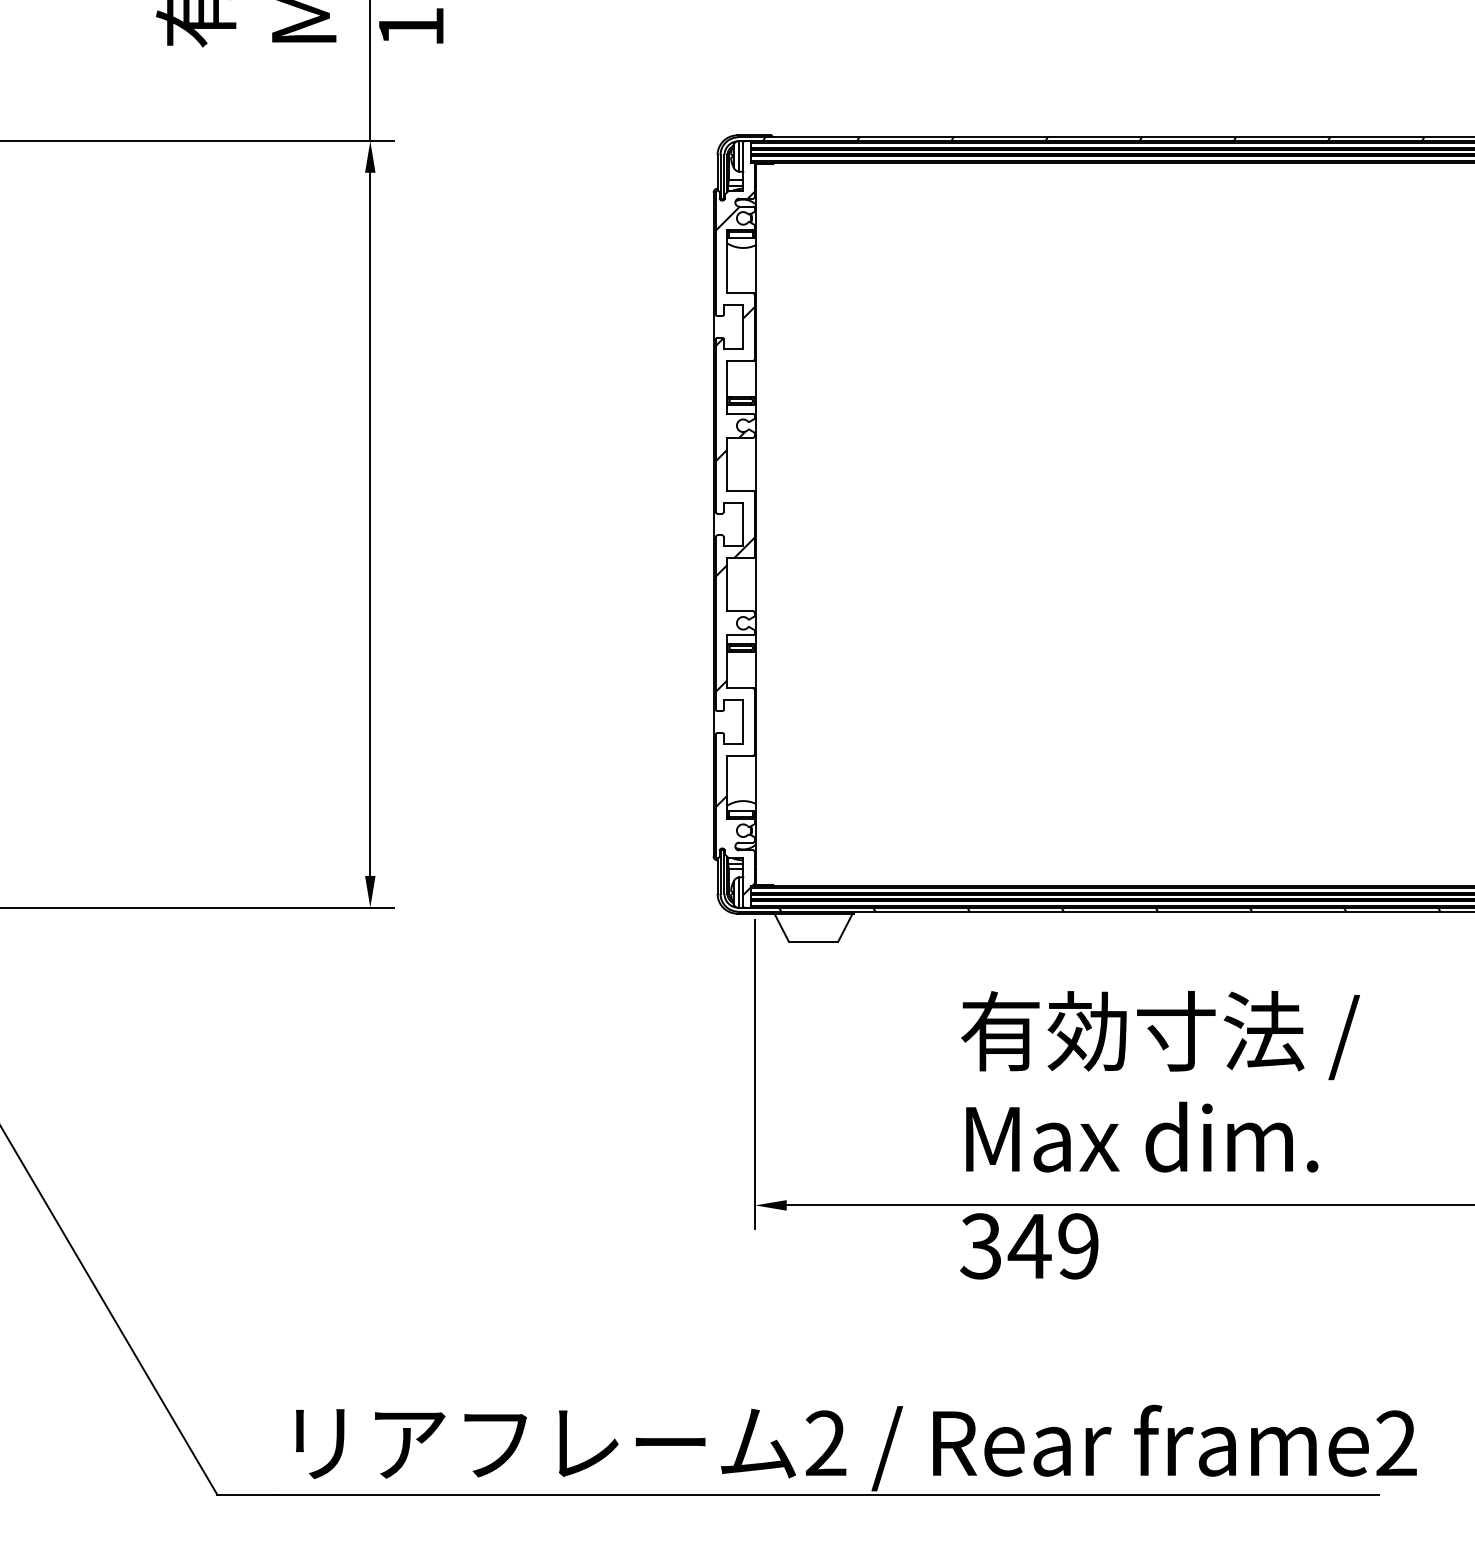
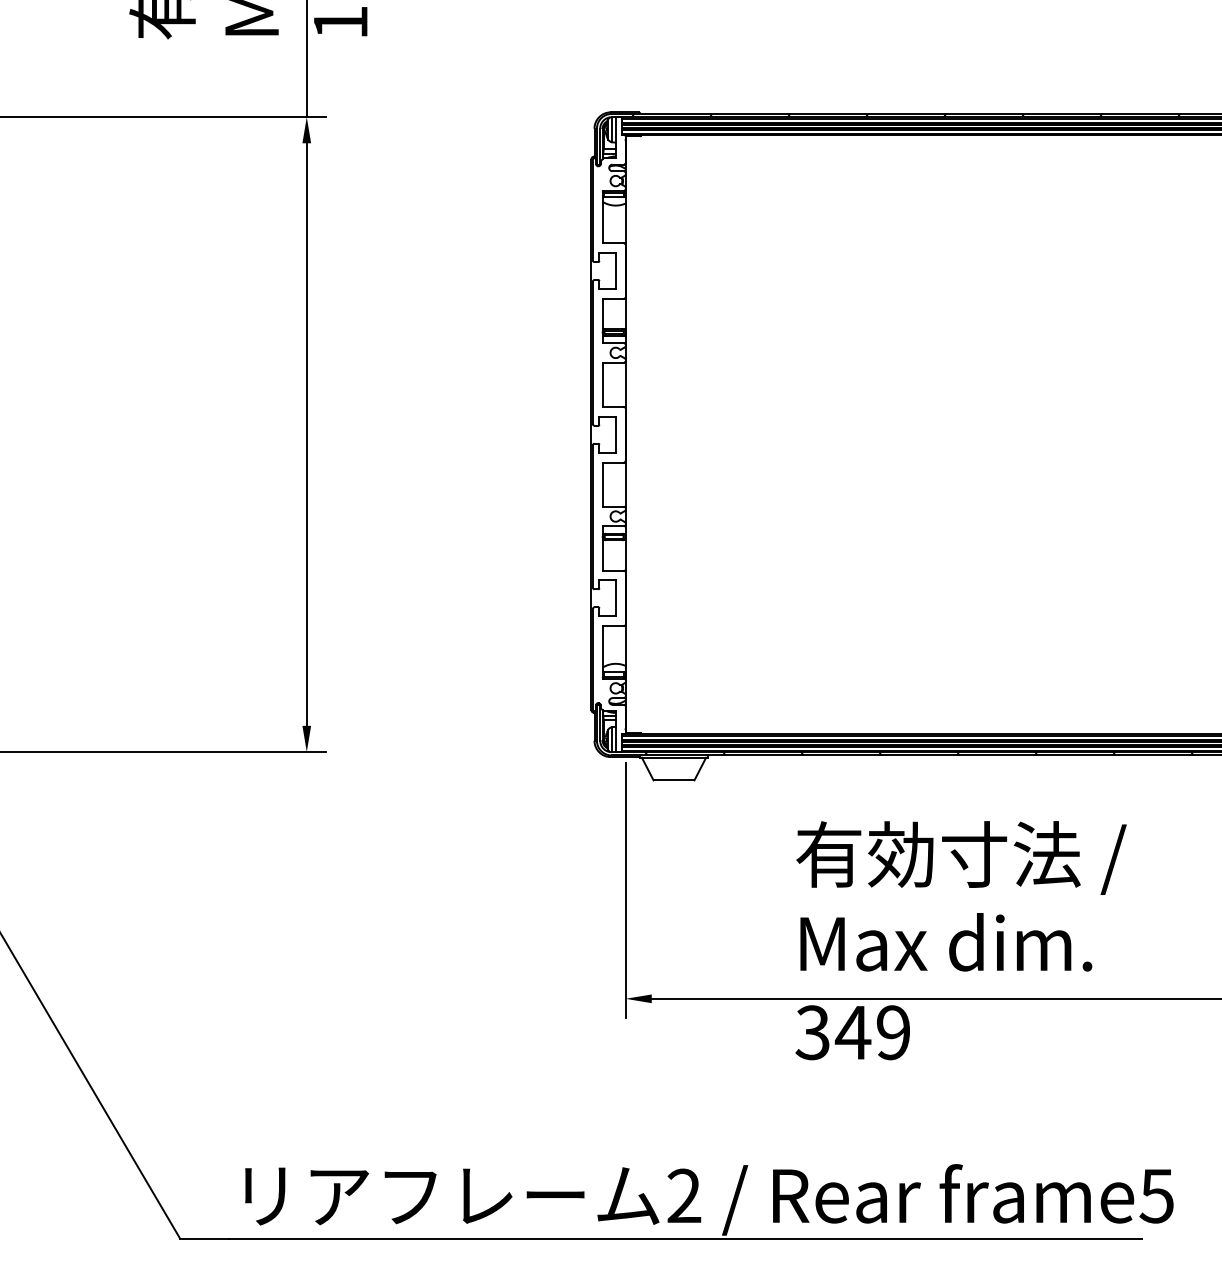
hatch: (735, 543) -> (609, 450), removed
text: (1395, 1443) -> (1156, 1196), frame2 -> frame5

